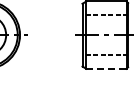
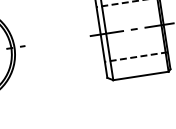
line: (106, 68) -> (140, 75), dashed -> solid

